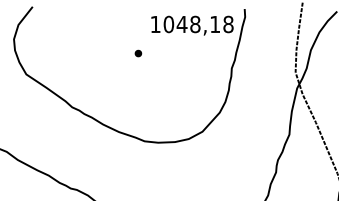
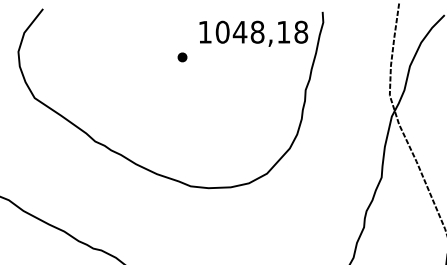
part: (138, 53) -> (182, 57), moved

